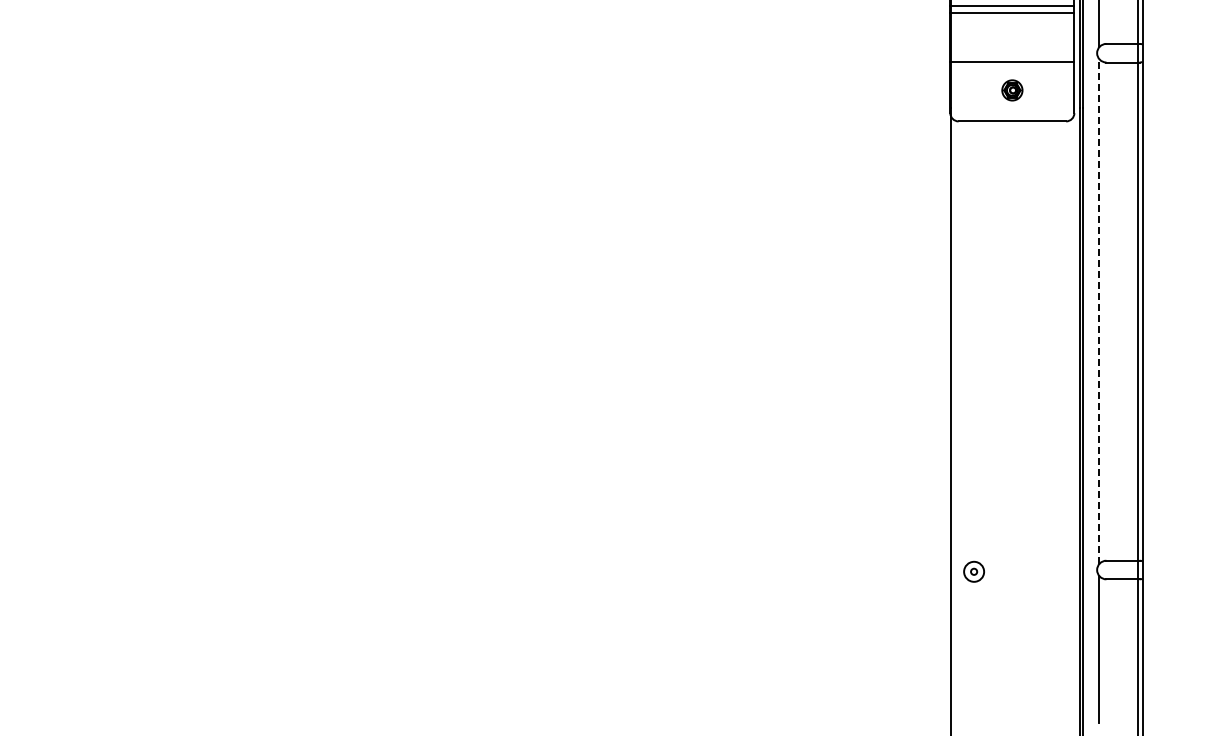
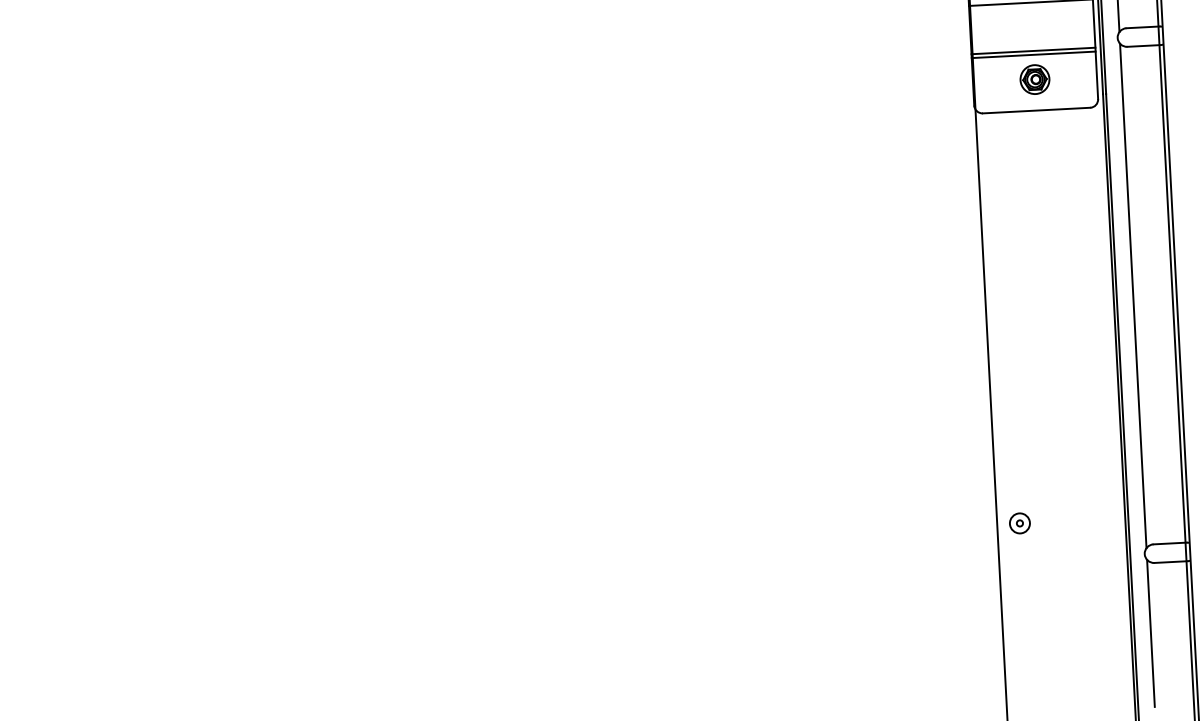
line: (1012, 65) -> (1033, 54), added
part: (1012, 90) -> (1035, 79), size x1.43
line: (1099, 311) -> (1133, 295), dashed -> solid
part: (973, 571) -> (1019, 523), moved

